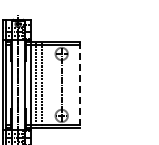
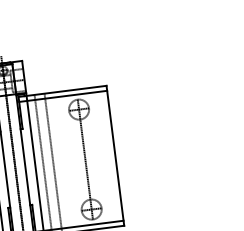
line: (80, 85) -> (115, 156), dashed -> solid

